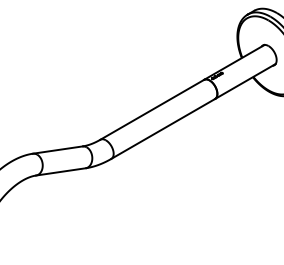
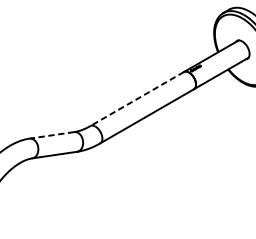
line: (152, 109) -> (137, 98), solid -> dashed
line: (57, 150) -> (51, 135), solid -> dashed

